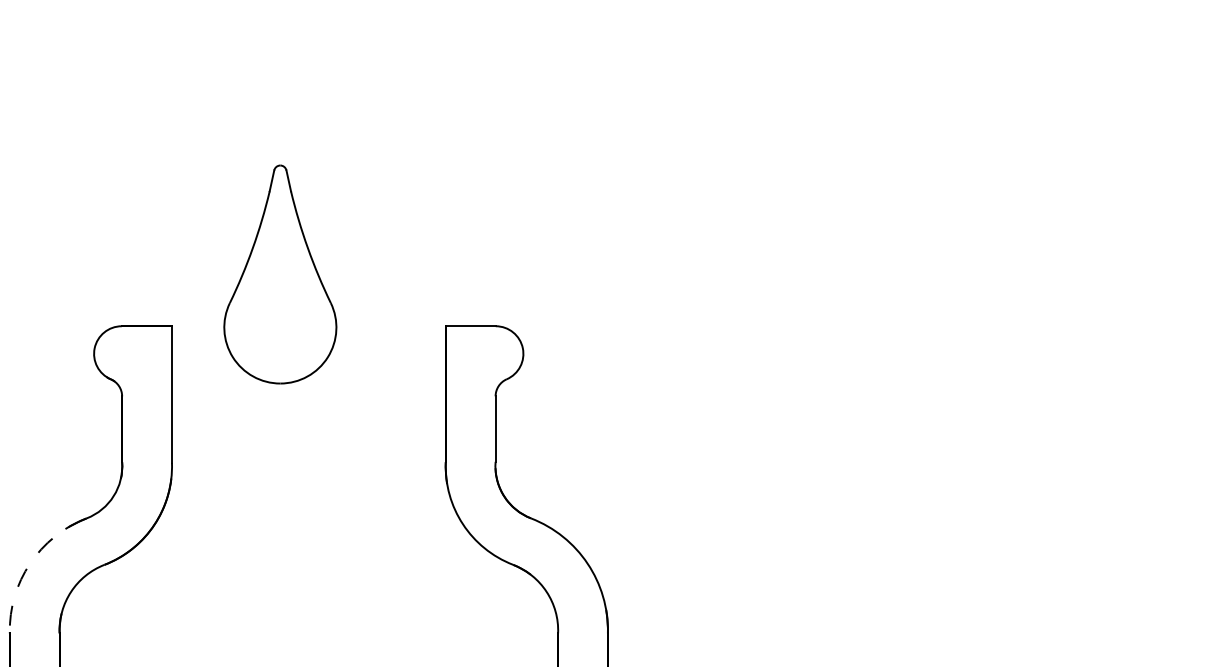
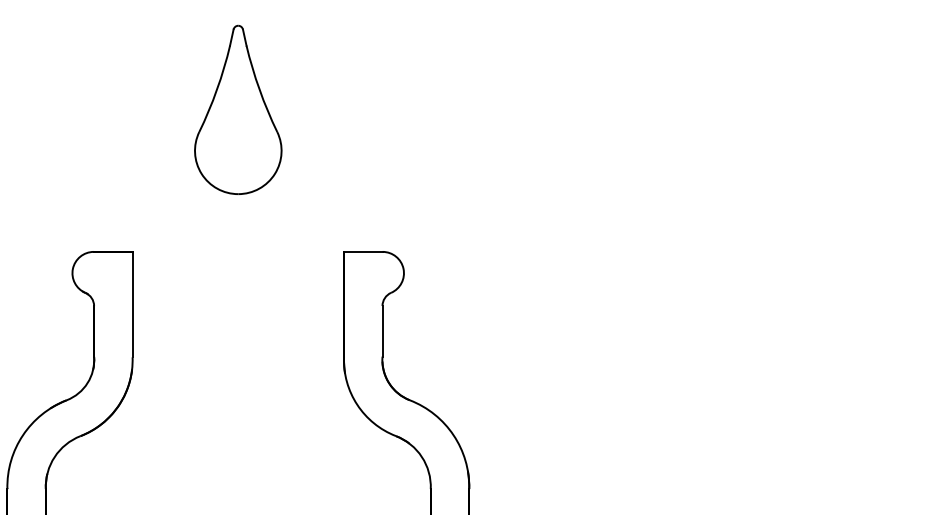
part: (280, 273) -> (238, 109), moved
arc: (30, 564) -> (23, 435), dashed -> solid

